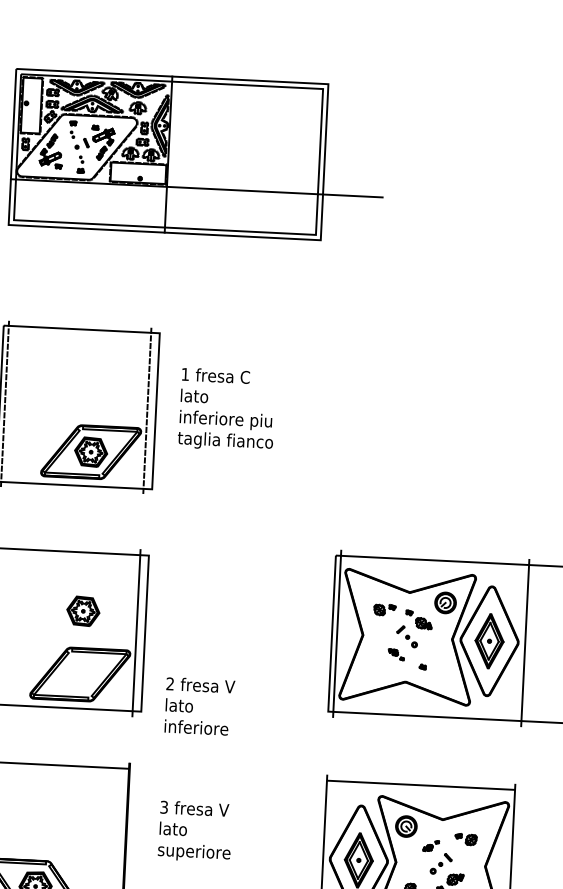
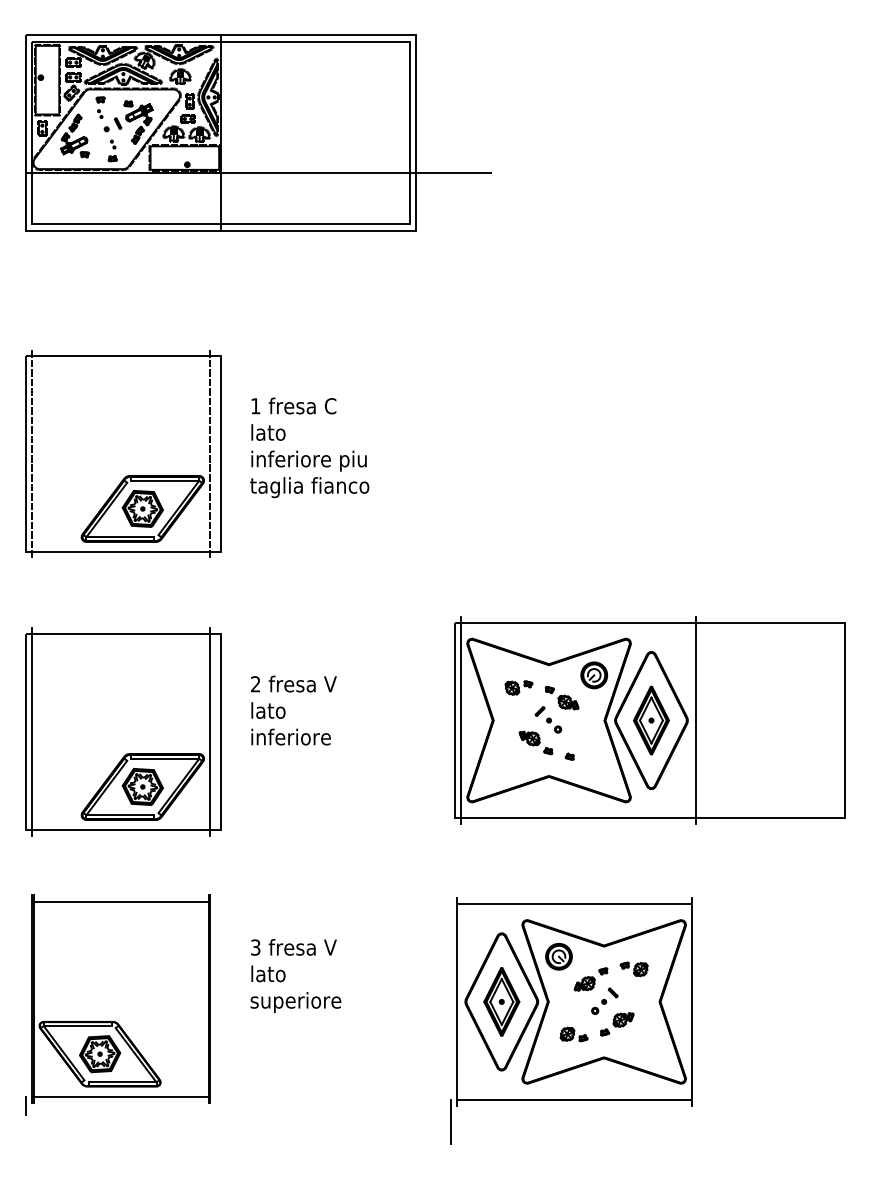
part: (83, 610) -> (142, 786), moved
part: (395, 654) -> (535, 742), size x1.67
text: (199, 706) -> (293, 710), moved
part: (430, 845) -> (590, 979), size x1.67

